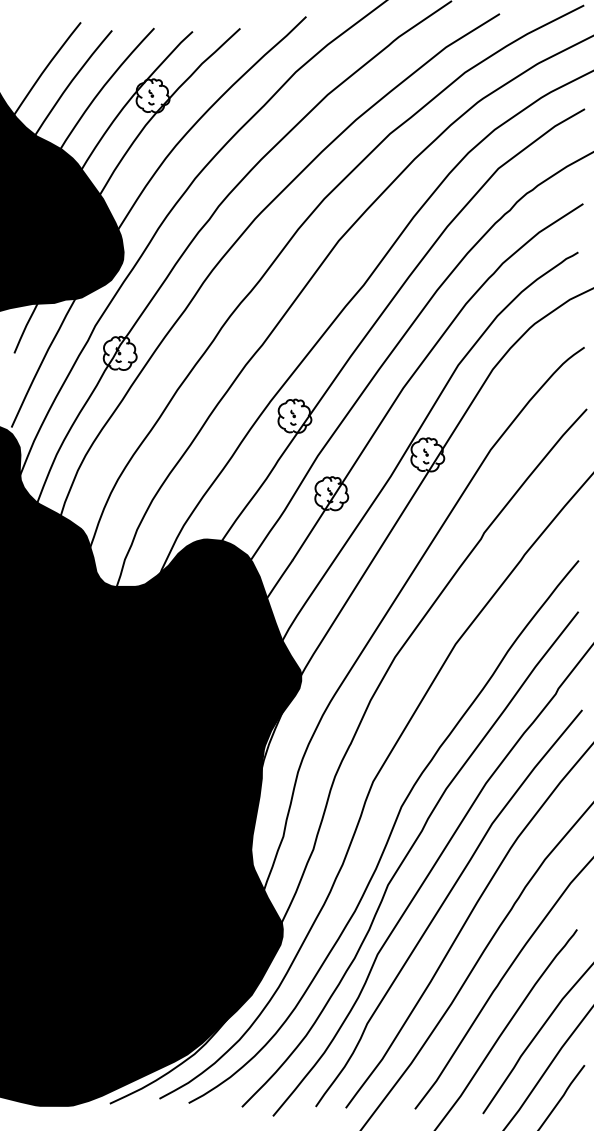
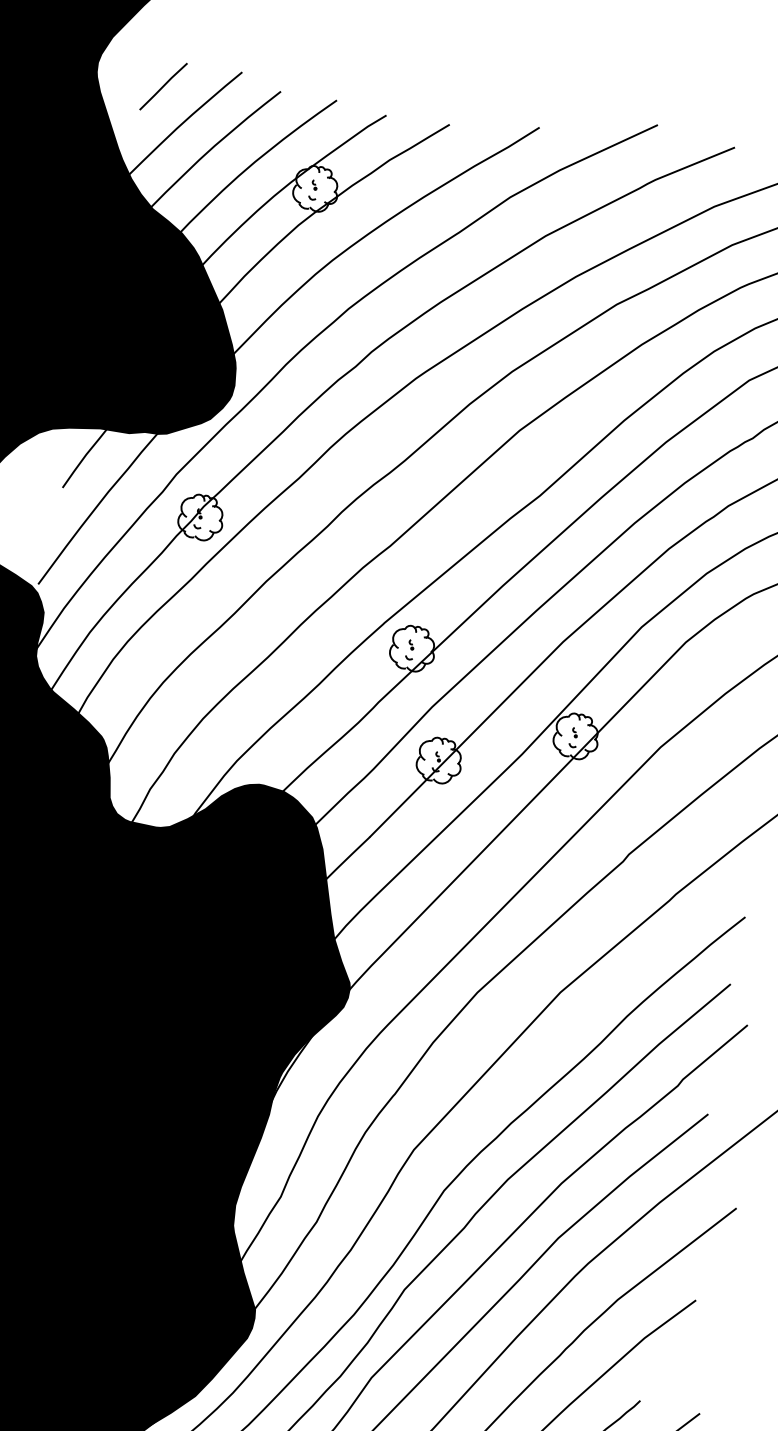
line: (25, 45) -> (163, 87), added

